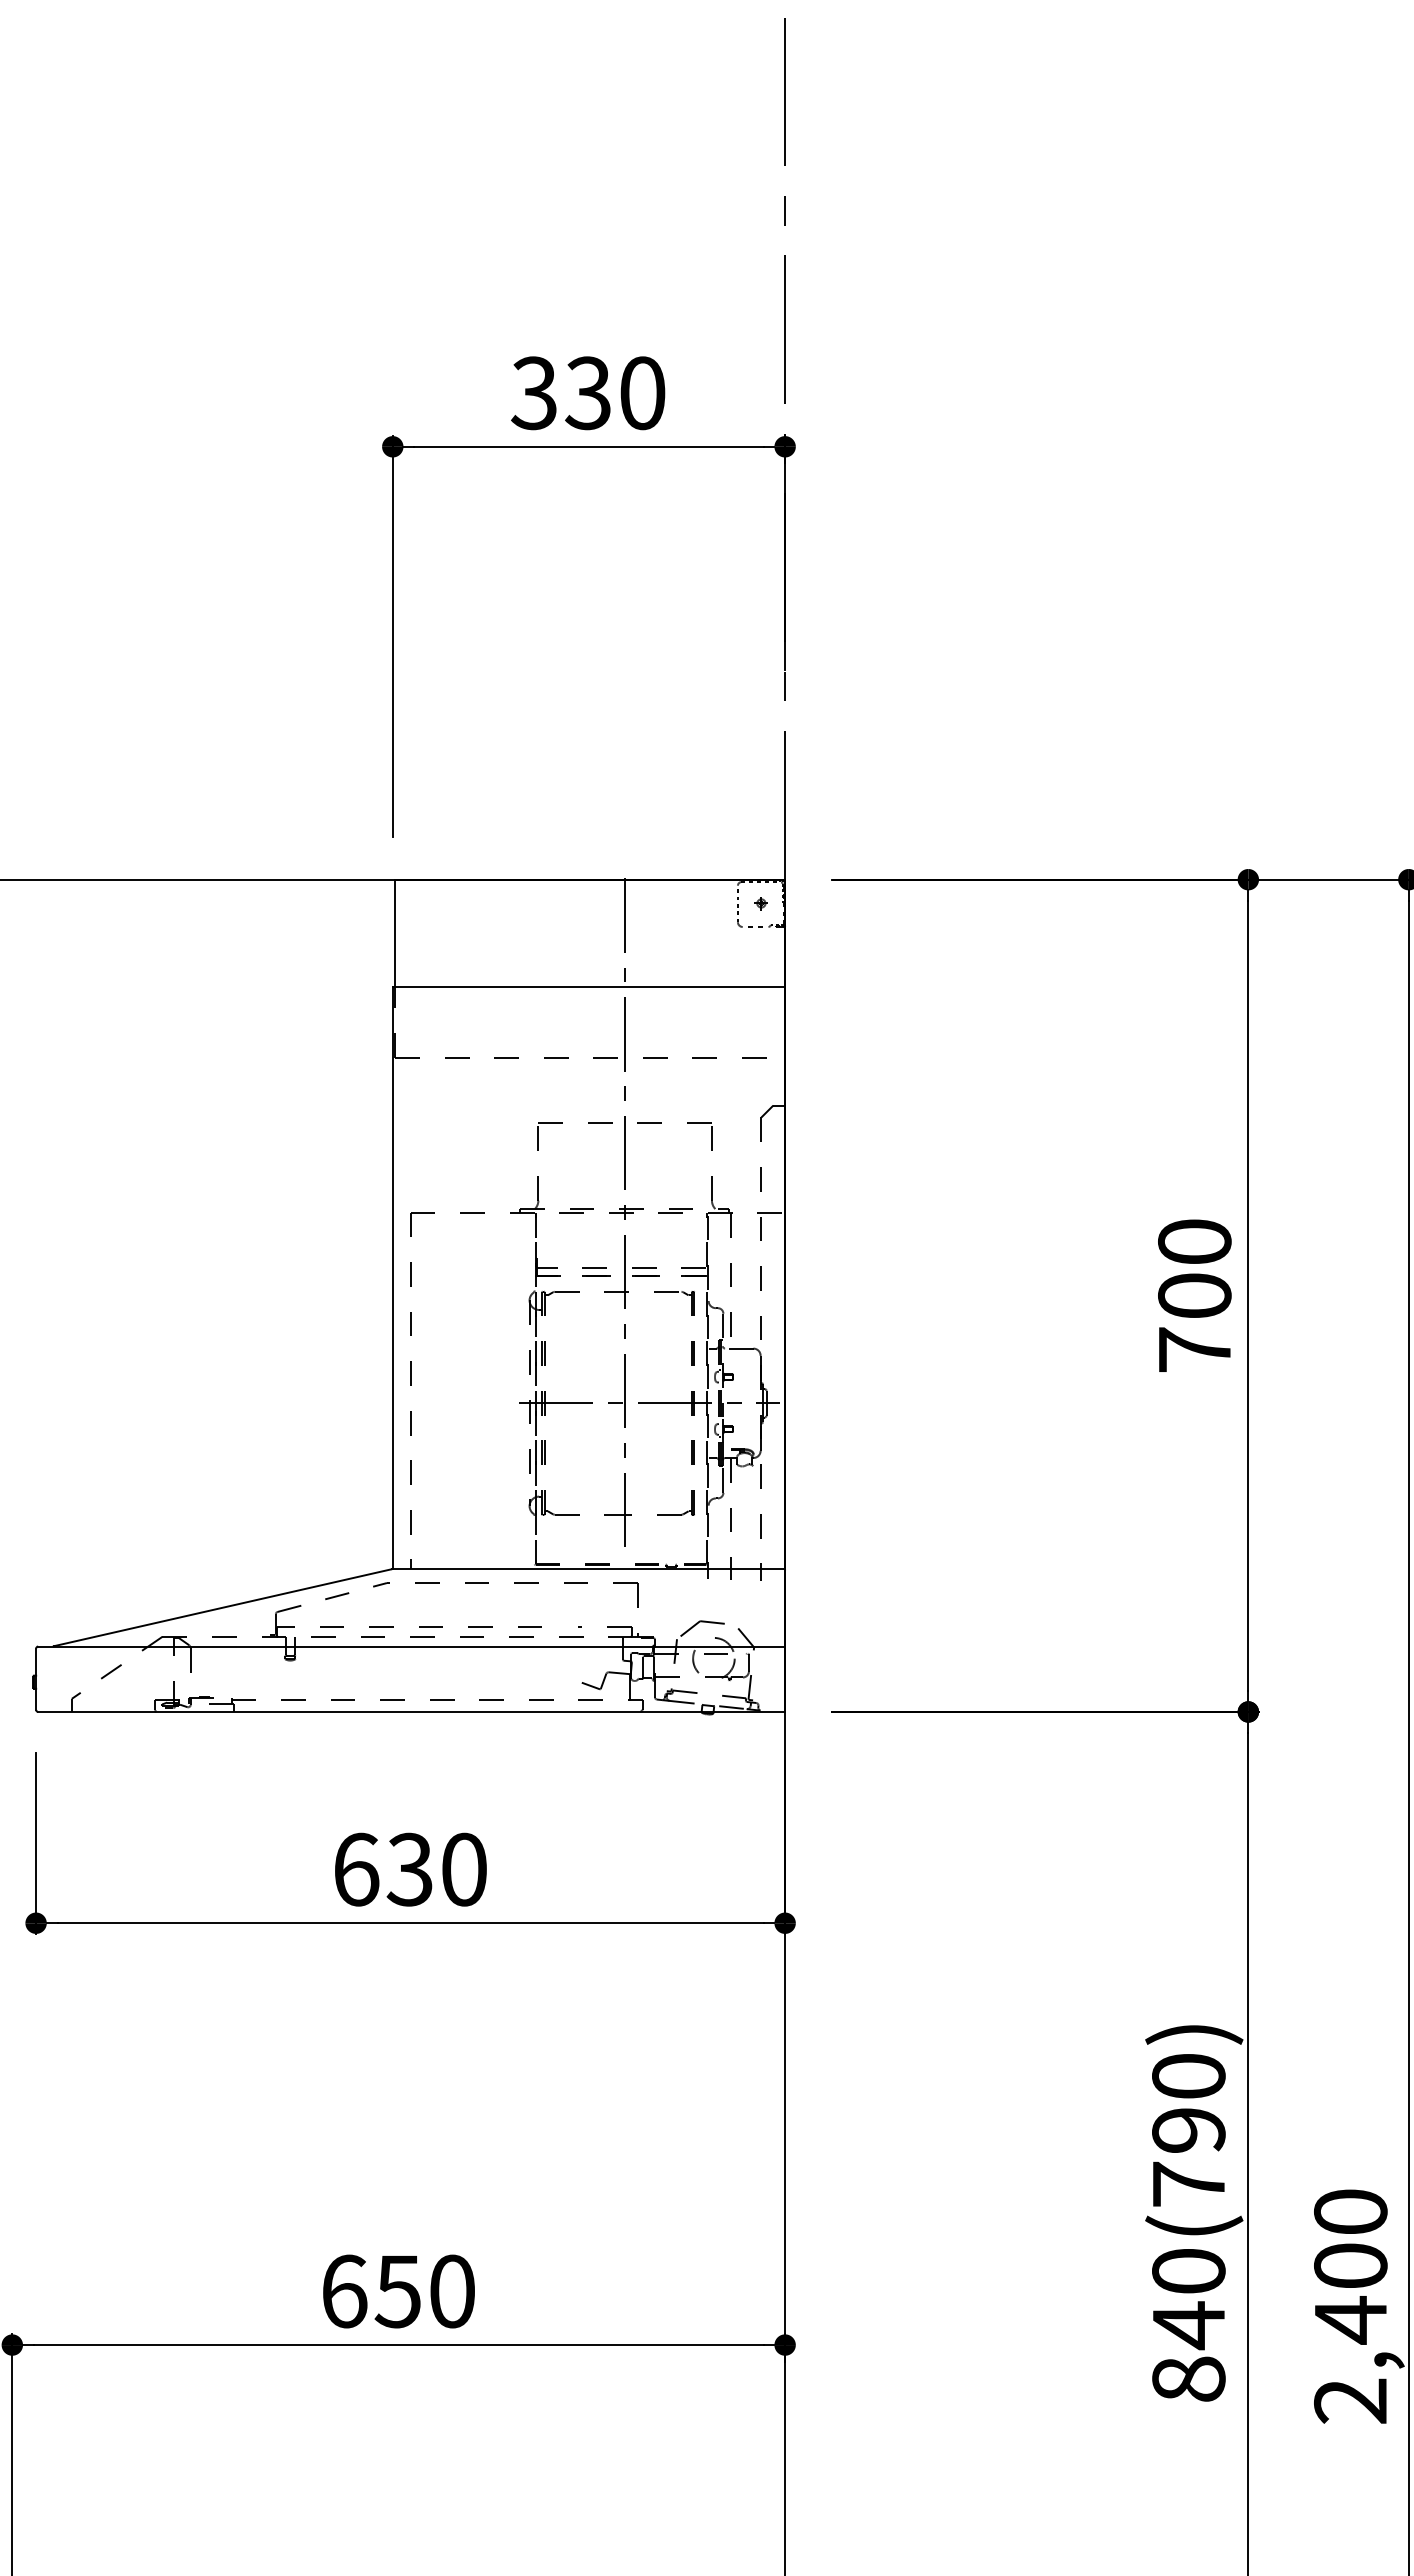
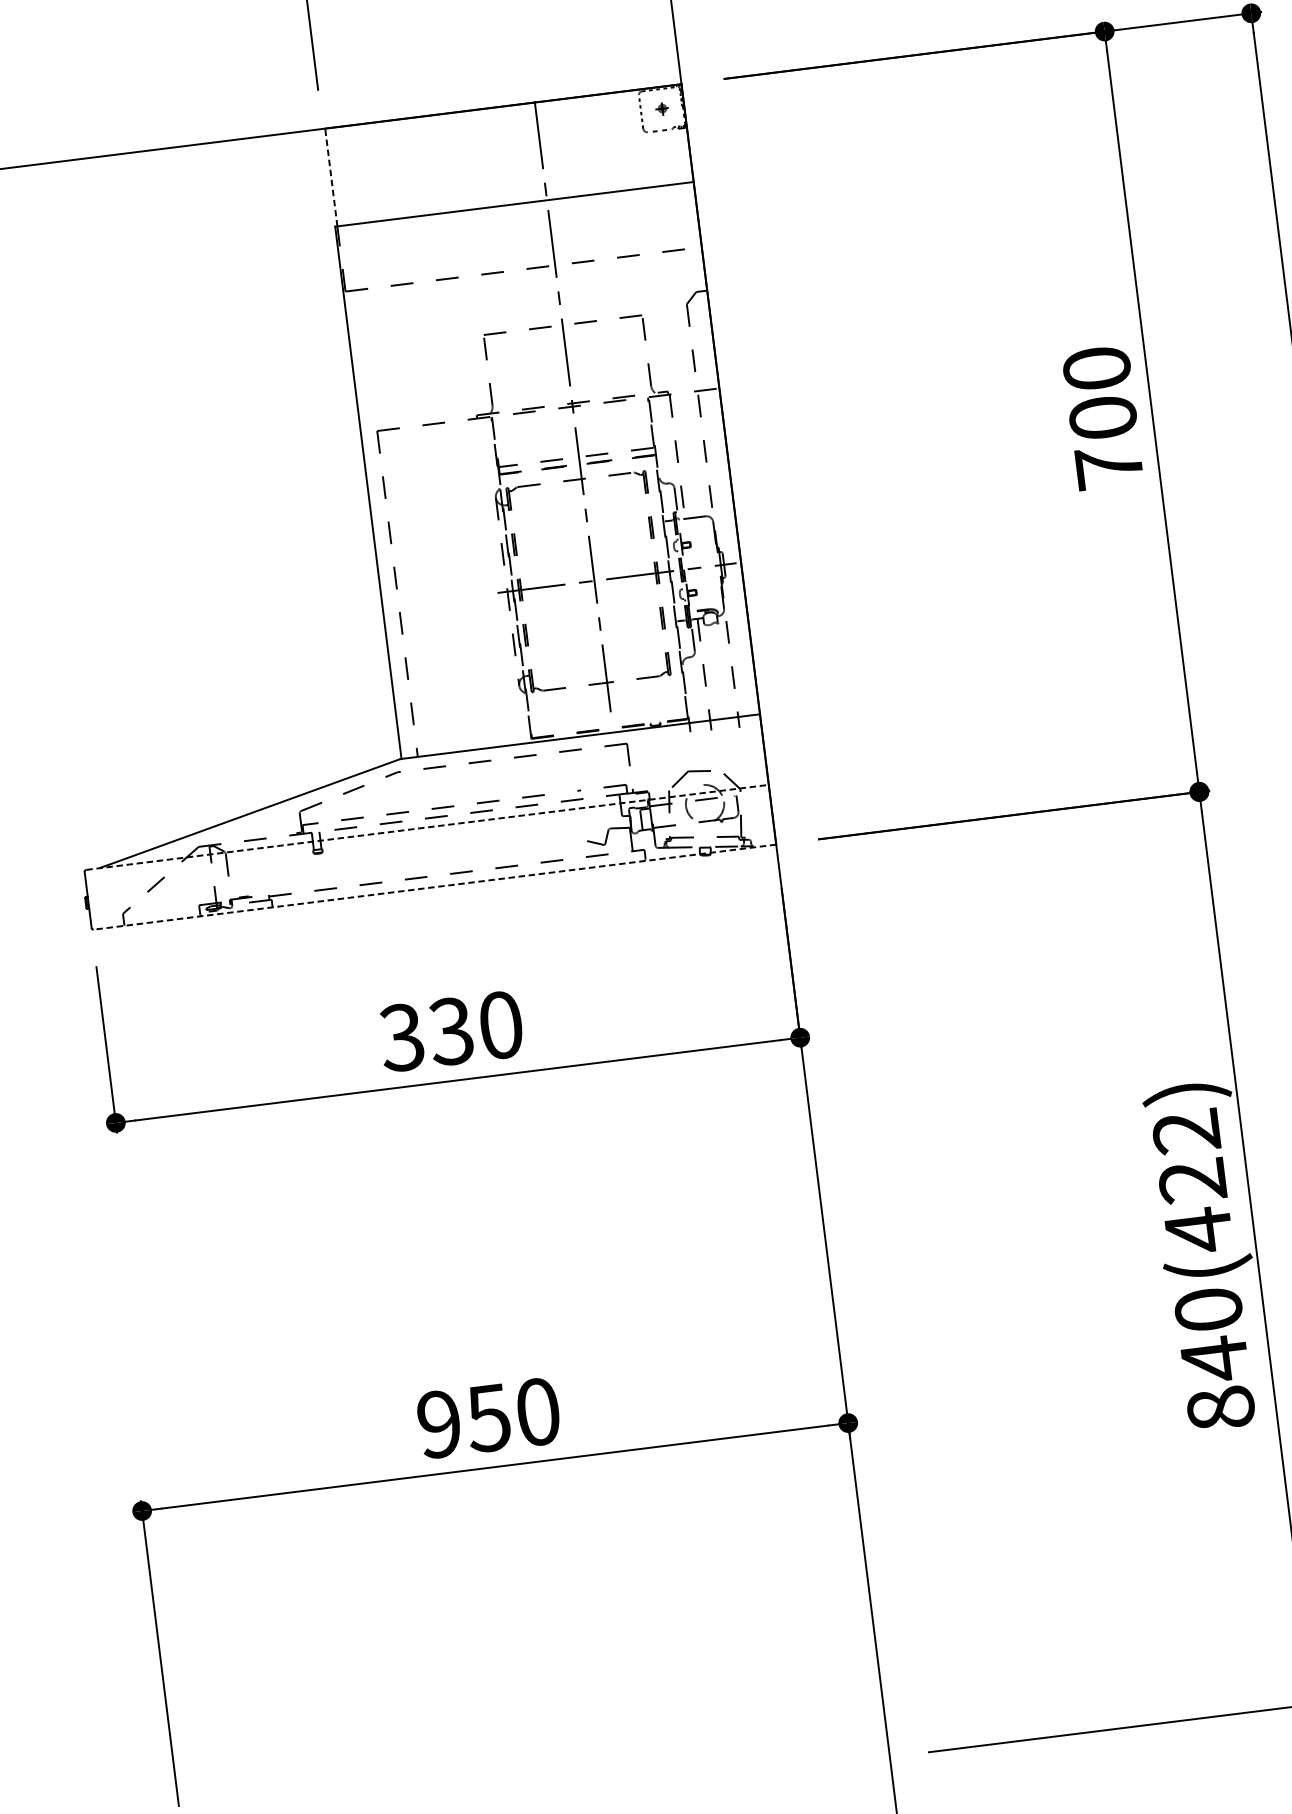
line: (395, 932) -> (331, 176), solid -> dashed
line: (412, 1646) -> (428, 827), solid -> dashed
line: (411, 1711) -> (434, 886), solid -> dashed
text: (355, 1869) -> (401, 1037), 630 -> 330
text: (1188, 2131) -> (1192, 1182), 840(790) -> 840(422)
text: (344, 2291) -> (439, 1424), 650 -> 950

